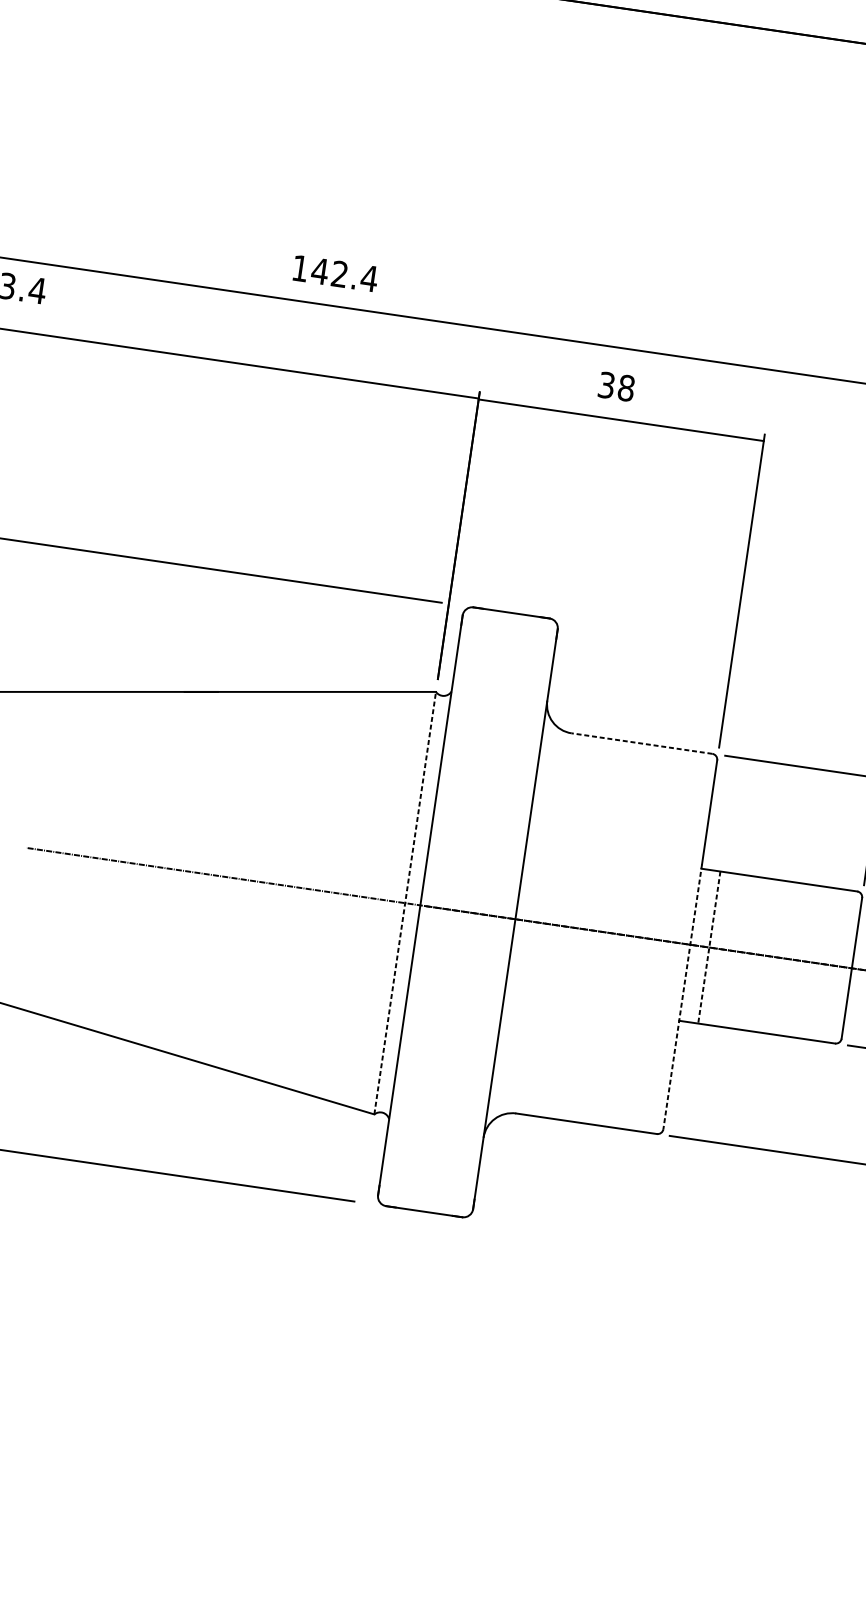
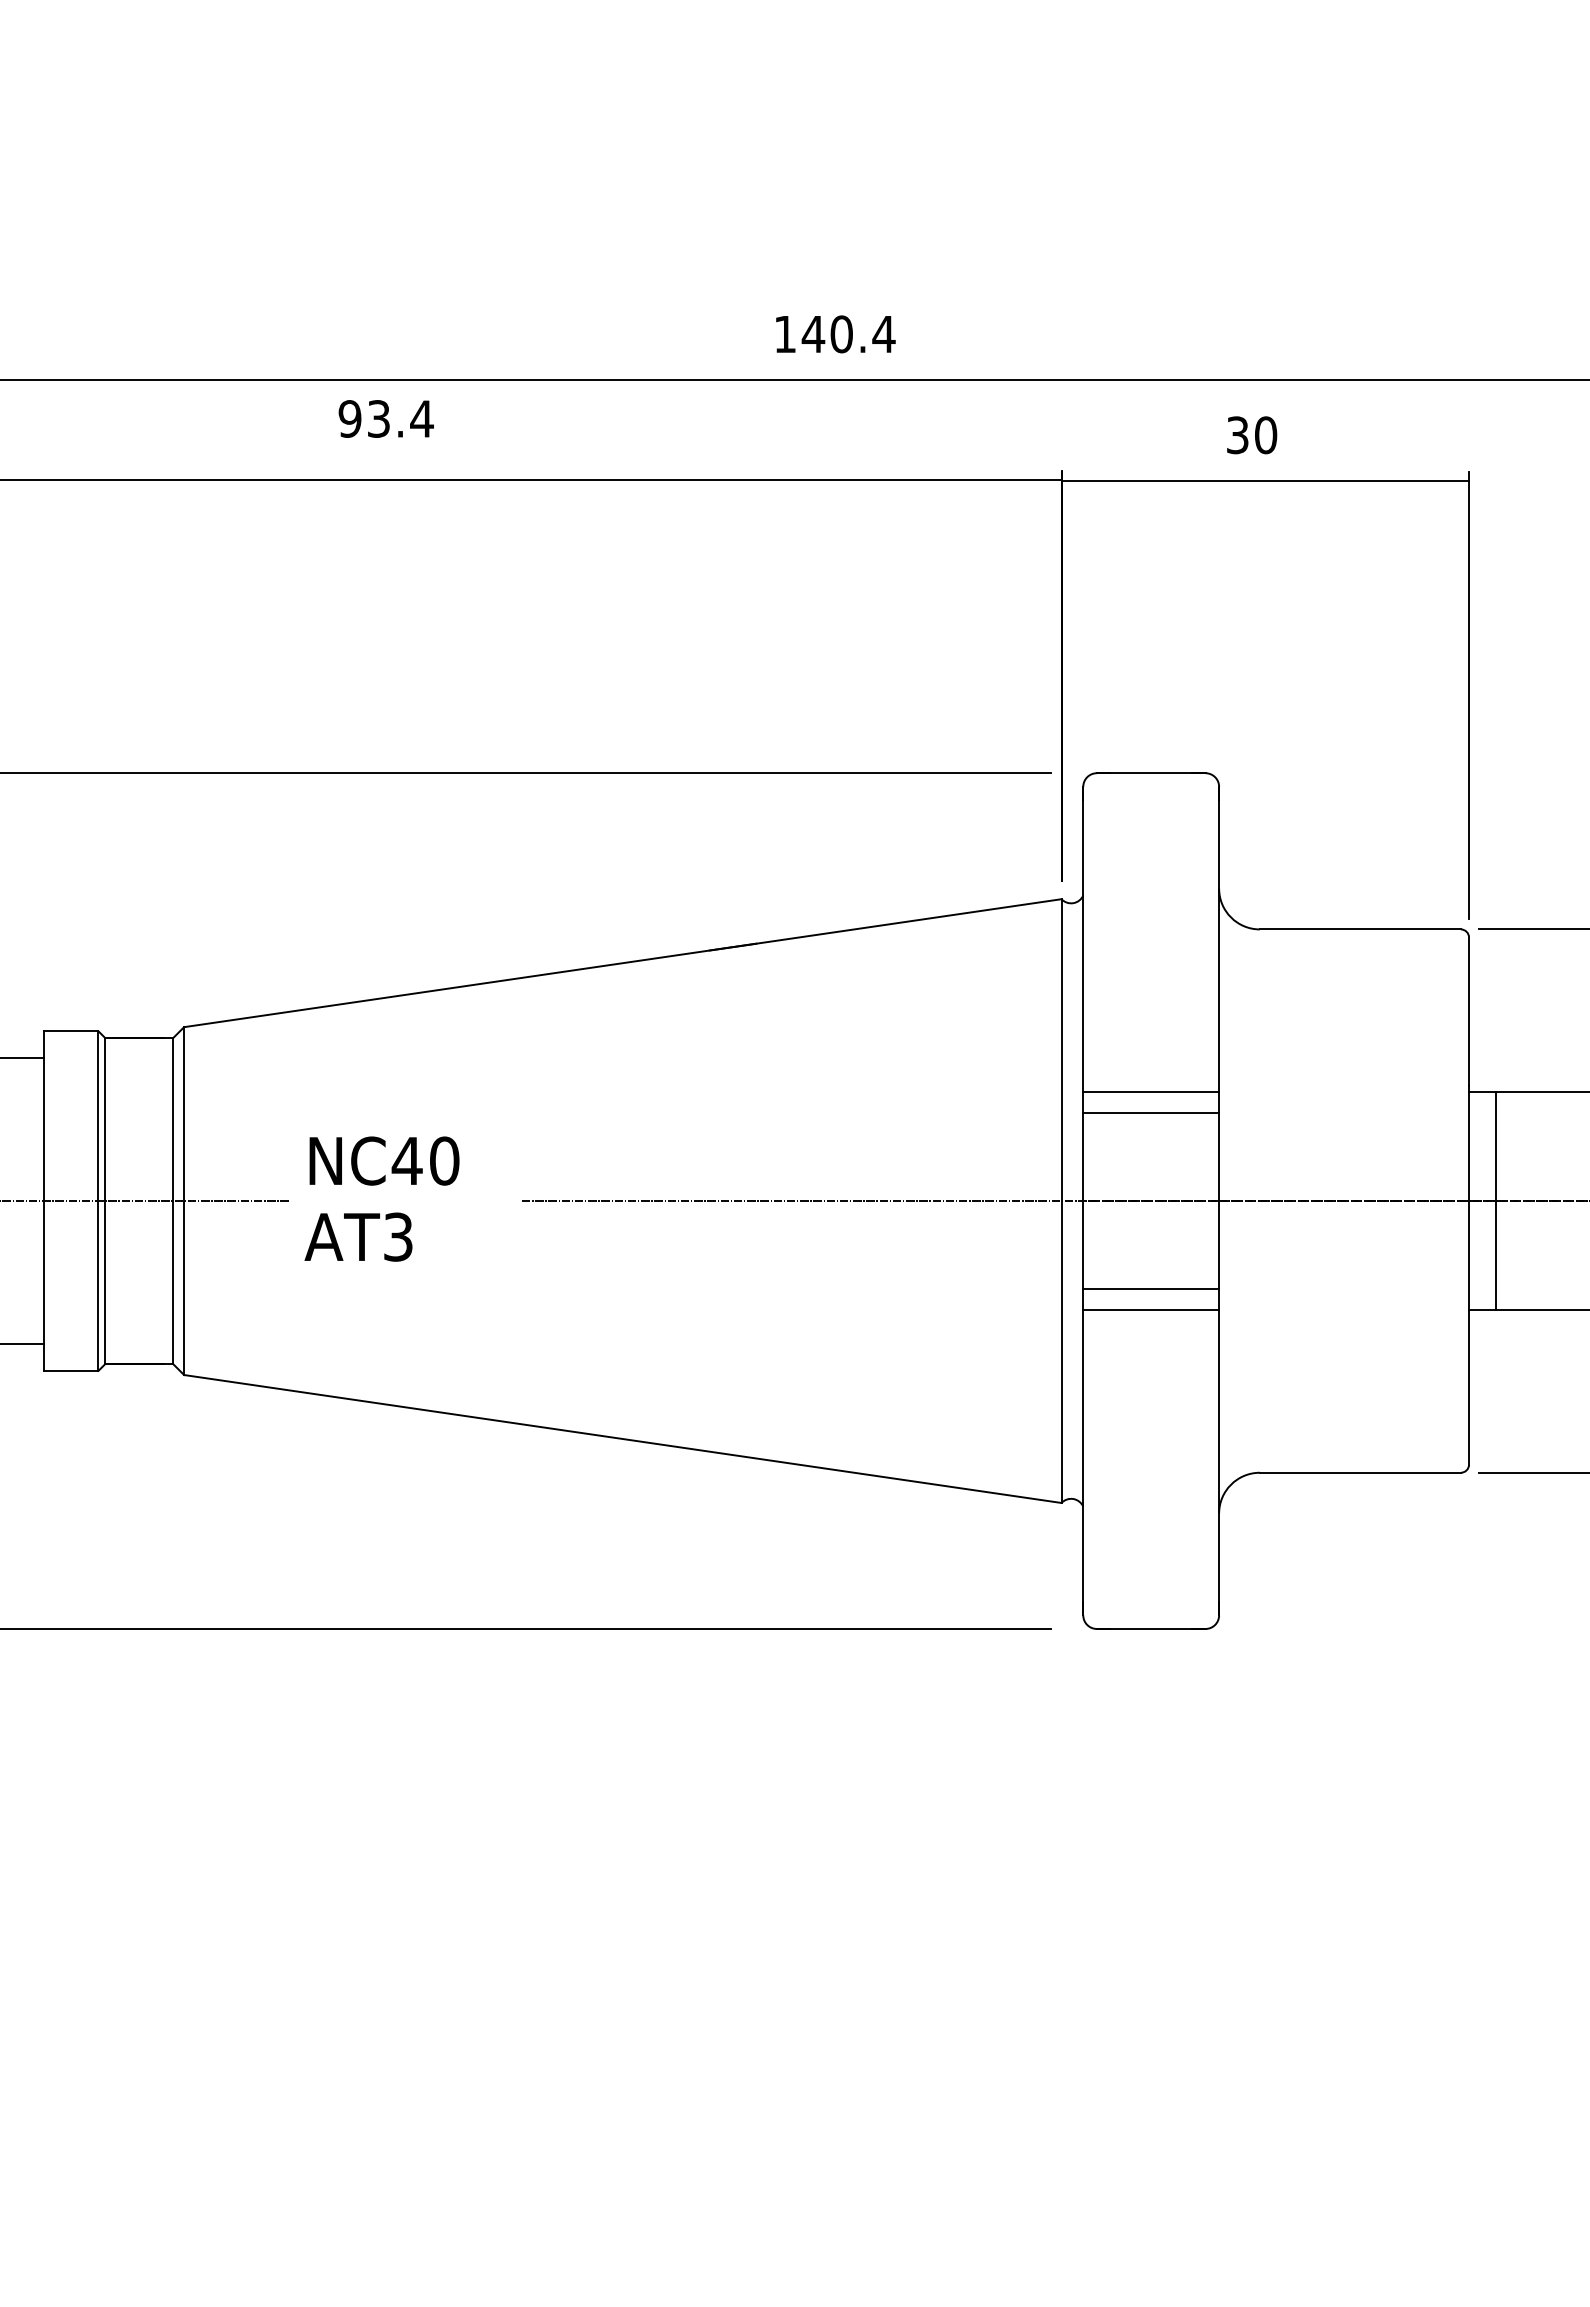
text: (339, 274) -> (841, 334), 142.4 -> 140.4
text: (626, 388) -> (1266, 435), 38 -> 30
line: (642, 743) -> (1360, 929), dashed -> solid
line: (479, 835) -> (1151, 1091), added
line: (477, 851) -> (1151, 1113), added
line: (405, 903) -> (1061, 1201), dashed -> solid
line: (709, 947) -> (1496, 1201), dashed -> solid
line: (459, 973) -> (1151, 1288), added
line: (456, 988) -> (1151, 1310), added
line: (683, 996) -> (1469, 1275), dashed -> solid

